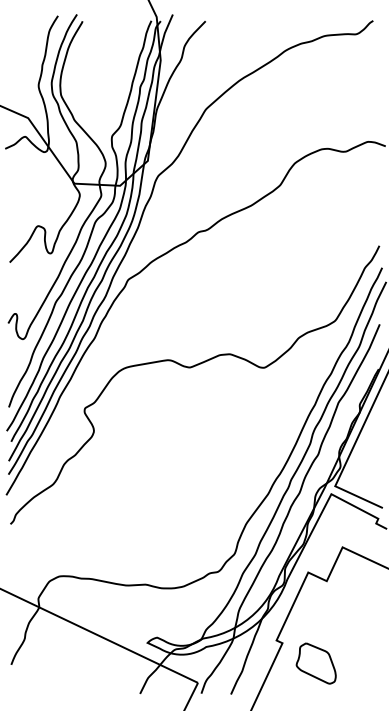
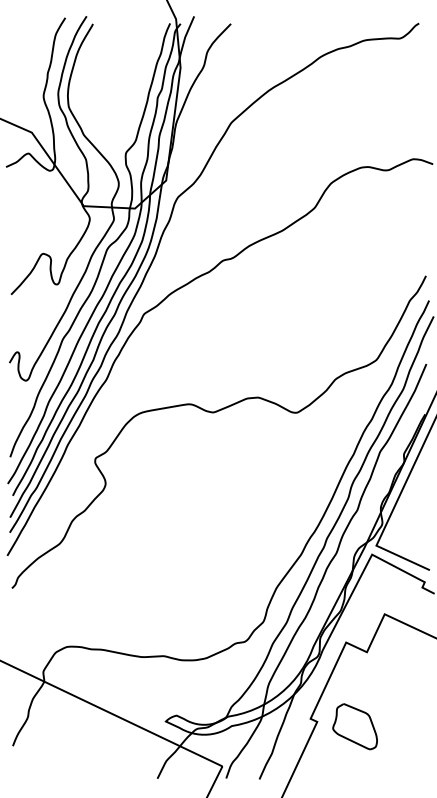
part: (315, 663) -> (354, 726), moved

